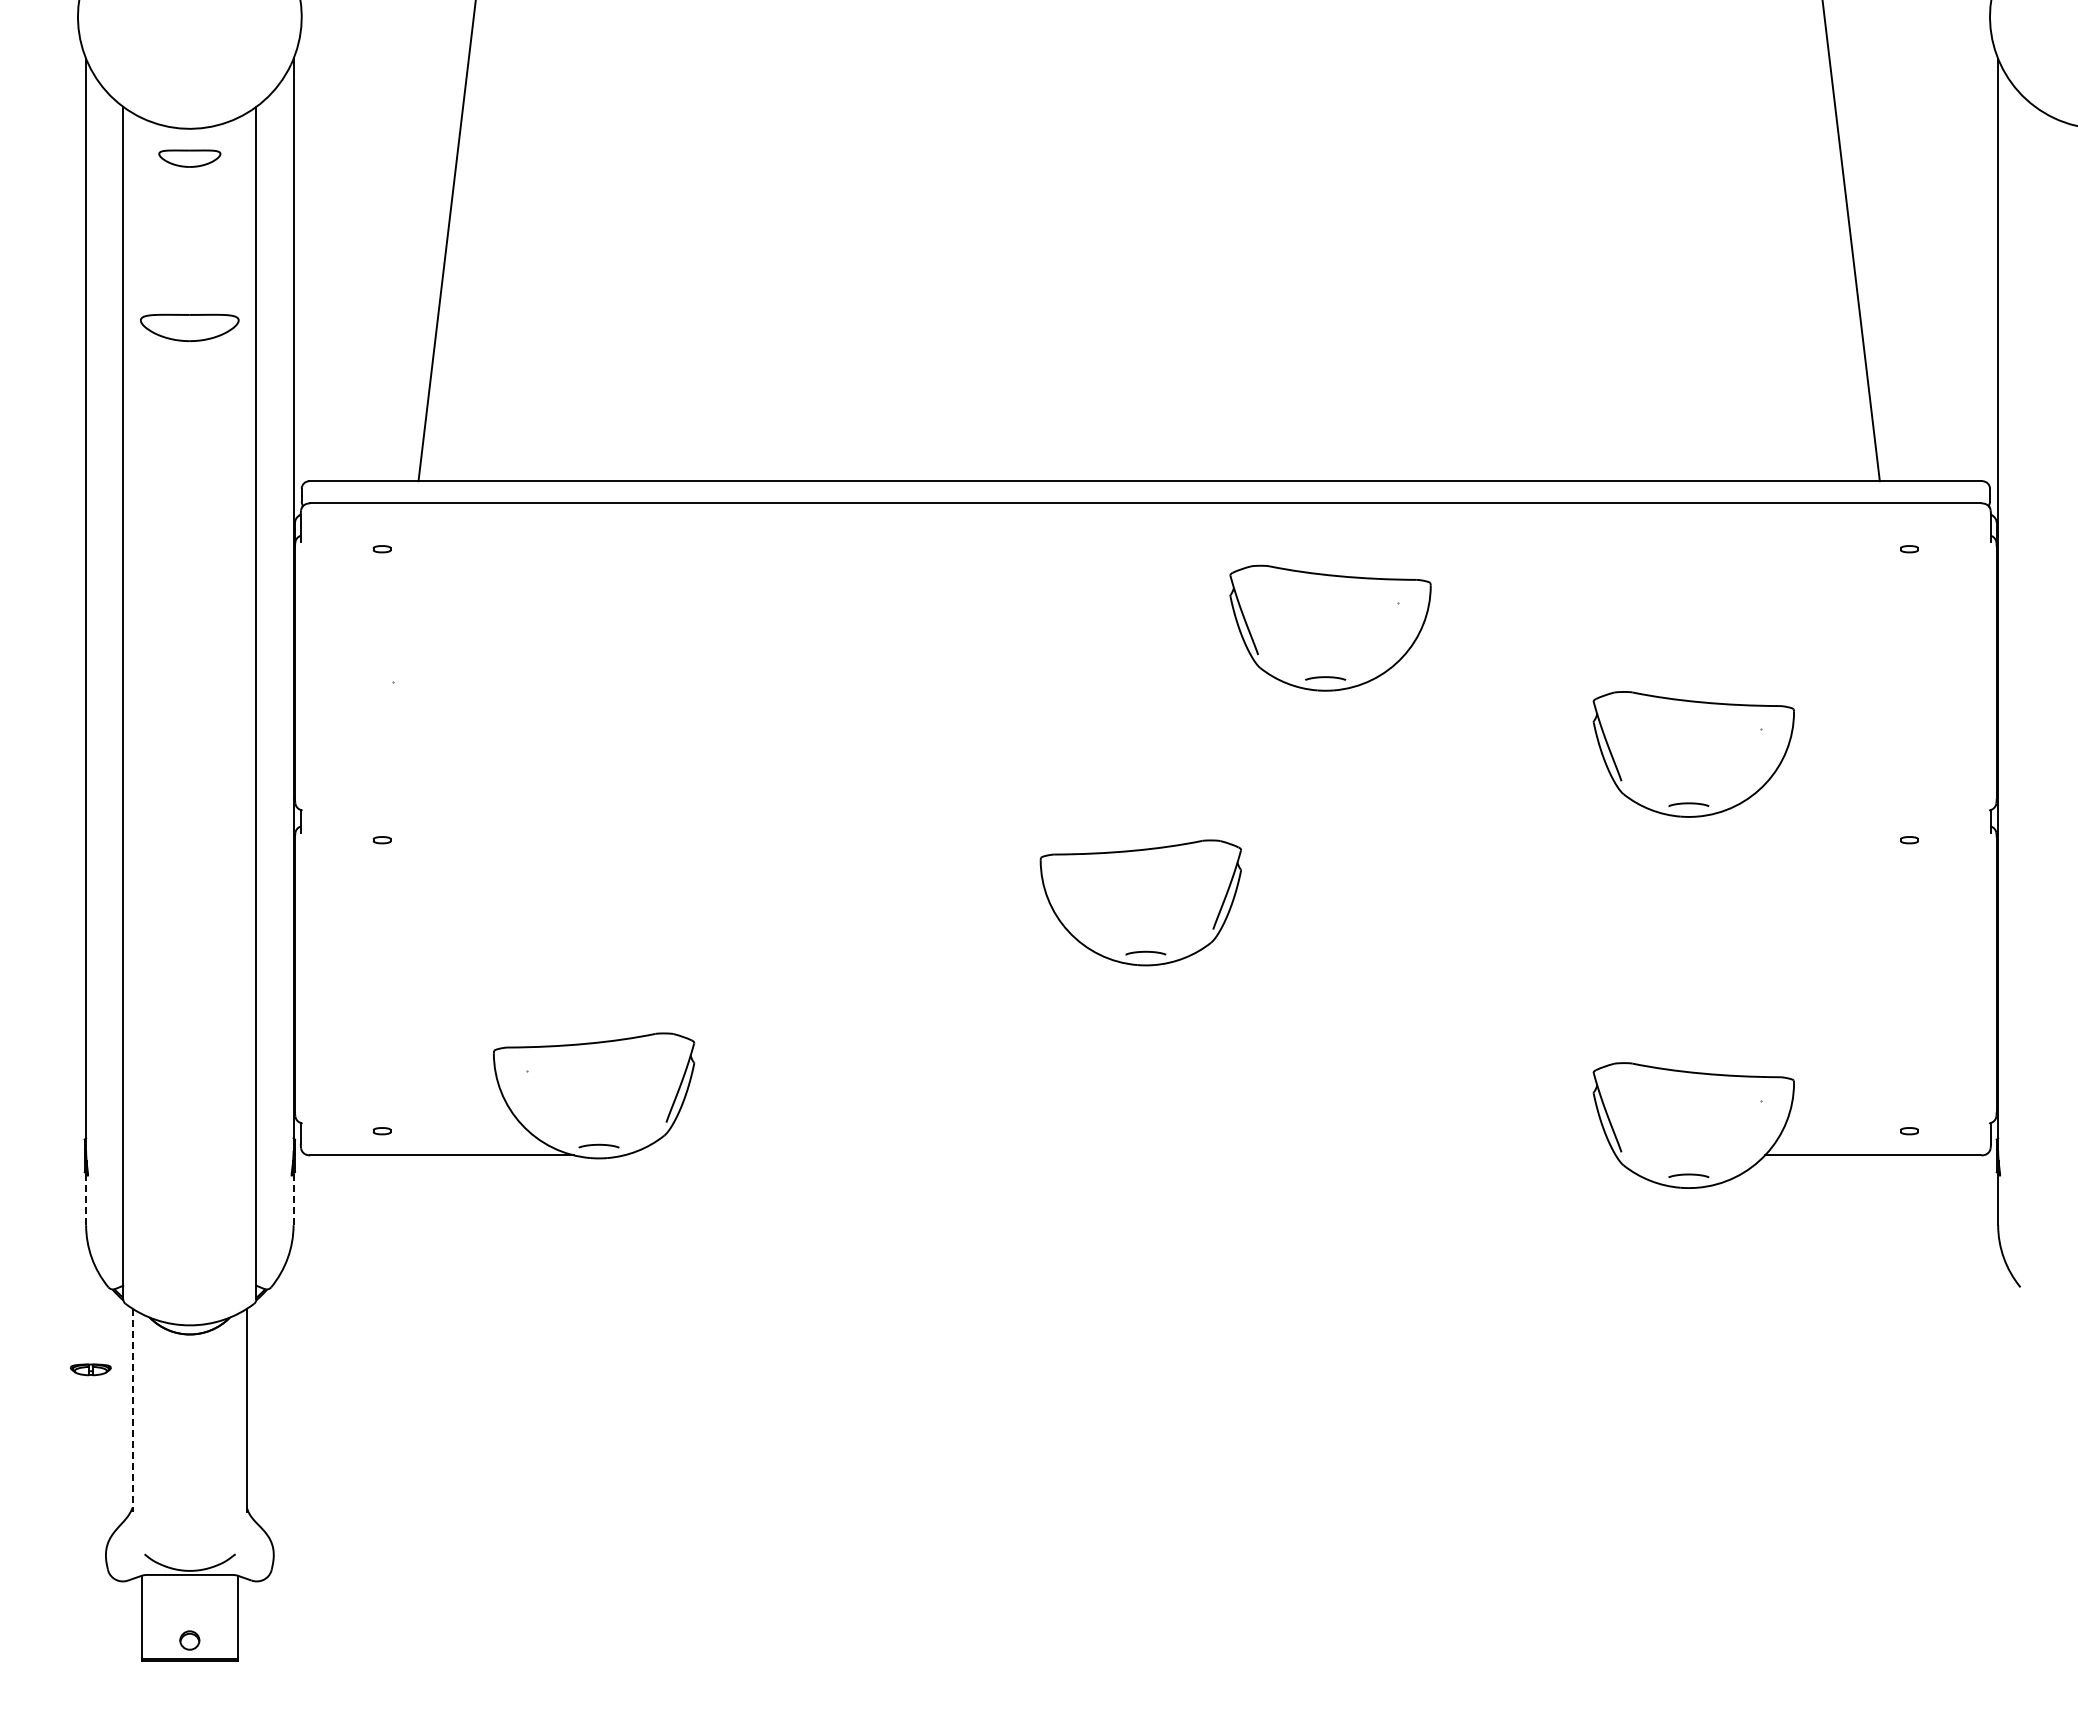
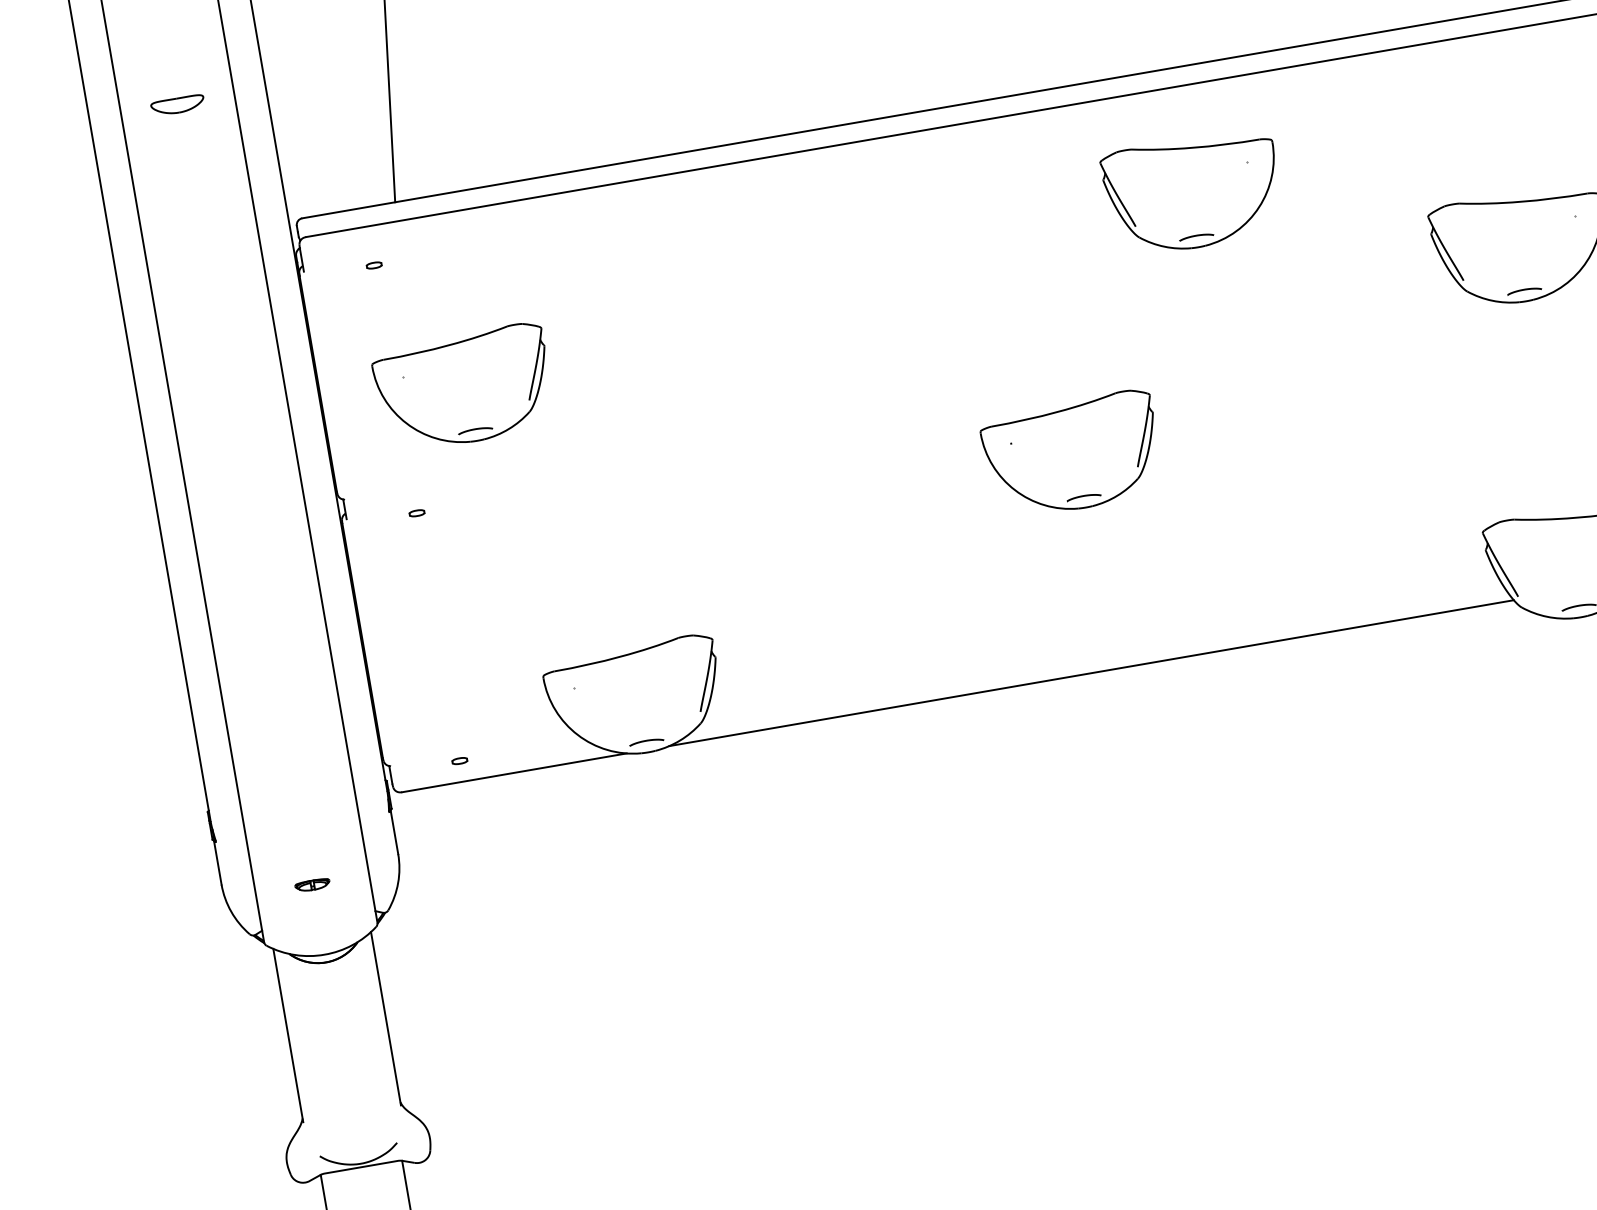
part: (189, 328) -> (177, 105), size x0.62
part: (460, 706) -> (464, 387), added
line: (1119, 1155) -> (1091, 673), added
line: (86, 1199) -> (218, 862), dashed -> solid
line: (293, 1199) -> (394, 832), dashed -> solid
part: (90, 1369) -> (312, 885), moved
line: (132, 1410) -> (288, 1035), dashed -> solid

